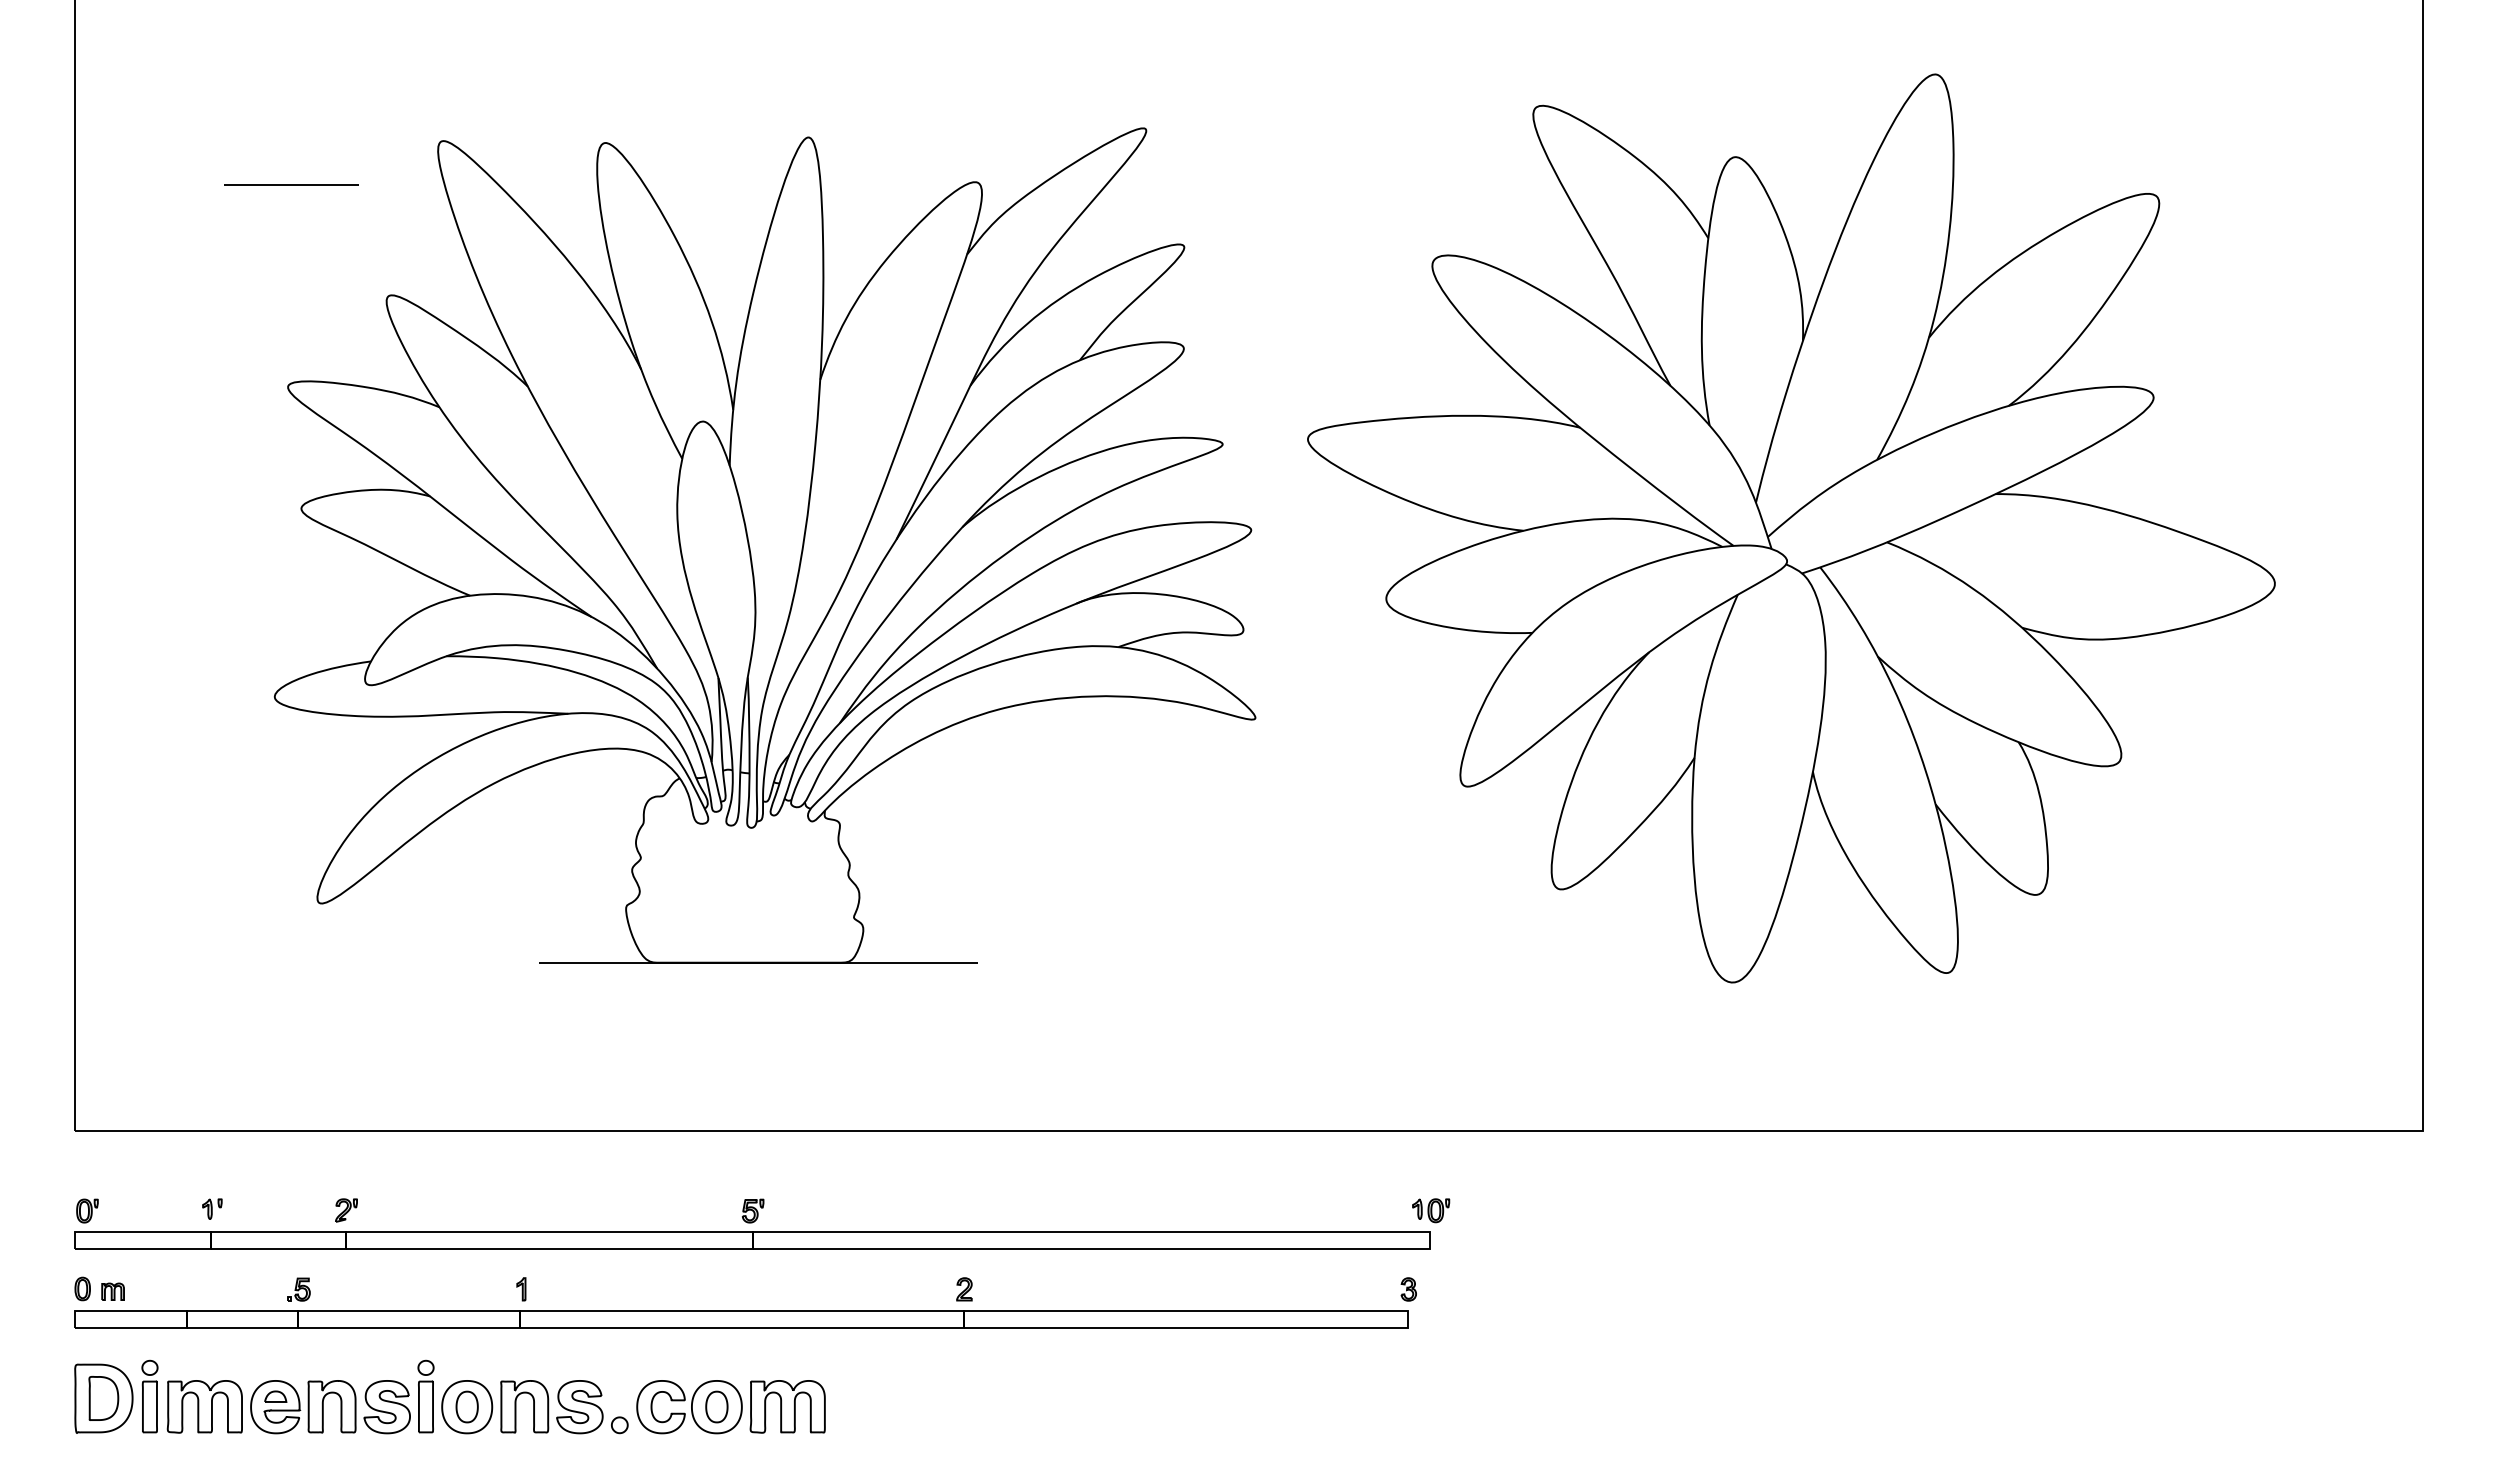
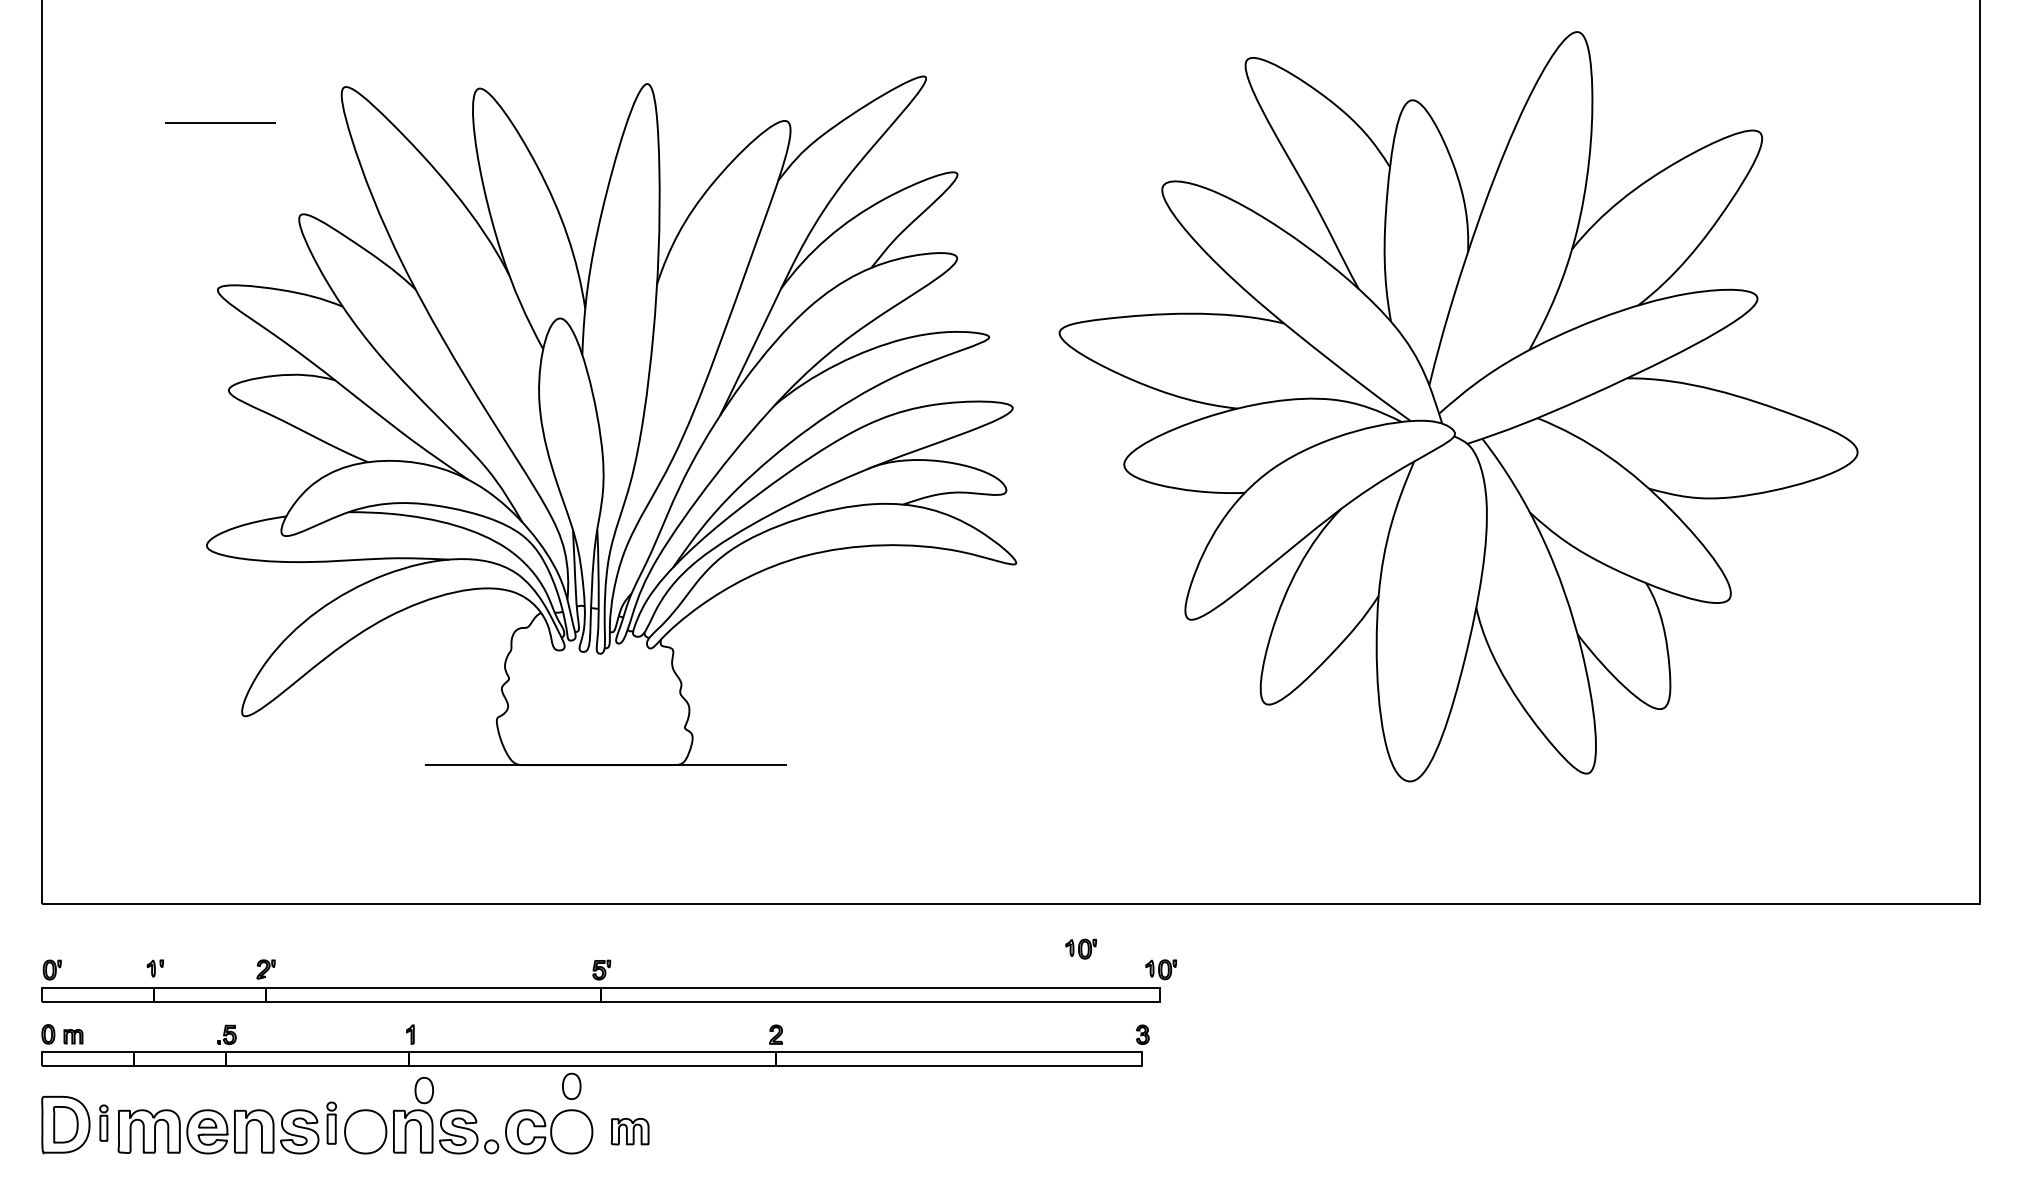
part: (1334, 1185) -> (1081, 948), added
part: (149, 1396) -> (103, 1123), size x0.6
part: (425, 1396) -> (331, 1123), size x0.7
part: (466, 1406) -> (423, 1090), moved
part: (716, 1406) -> (571, 1085), moved
part: (787, 1406) -> (630, 1131), size x0.6

